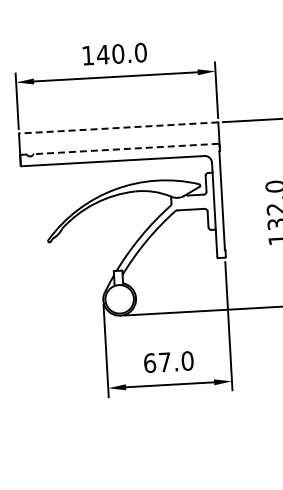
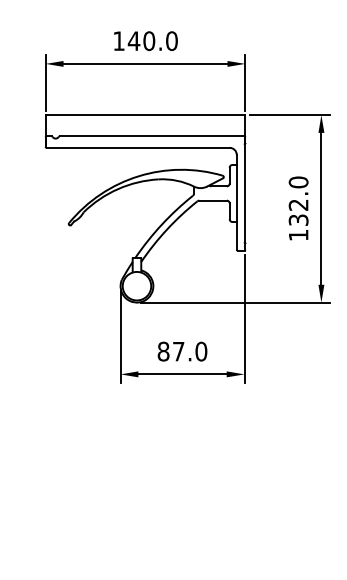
line: (118, 128) -> (145, 115), dashed -> solid
line: (125, 149) -> (151, 136), dashed -> solid
text: (149, 363) -> (163, 351), 67.0 -> 87.0

